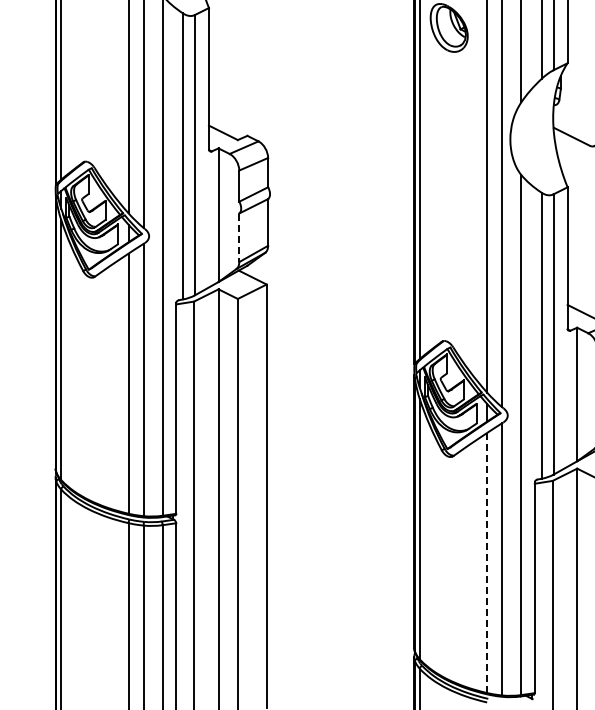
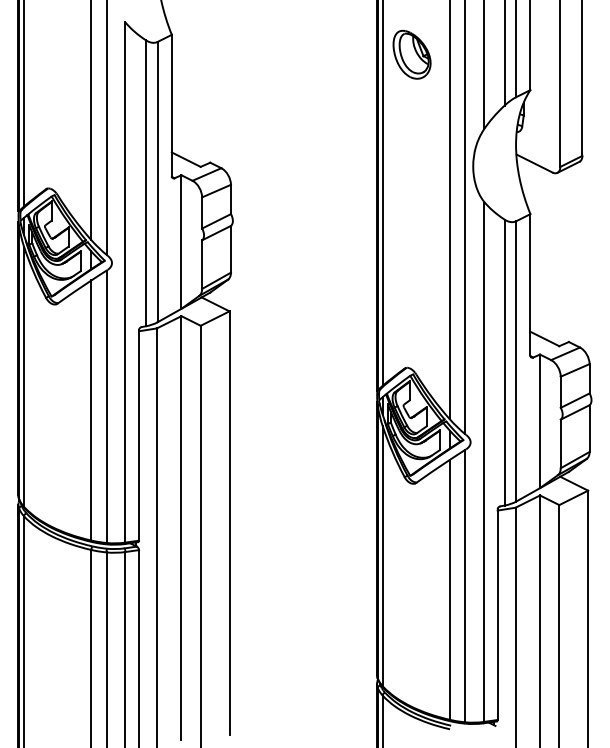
line: (239, 238) -> (202, 265), dashed -> solid
line: (487, 562) -> (450, 589), dashed -> solid

